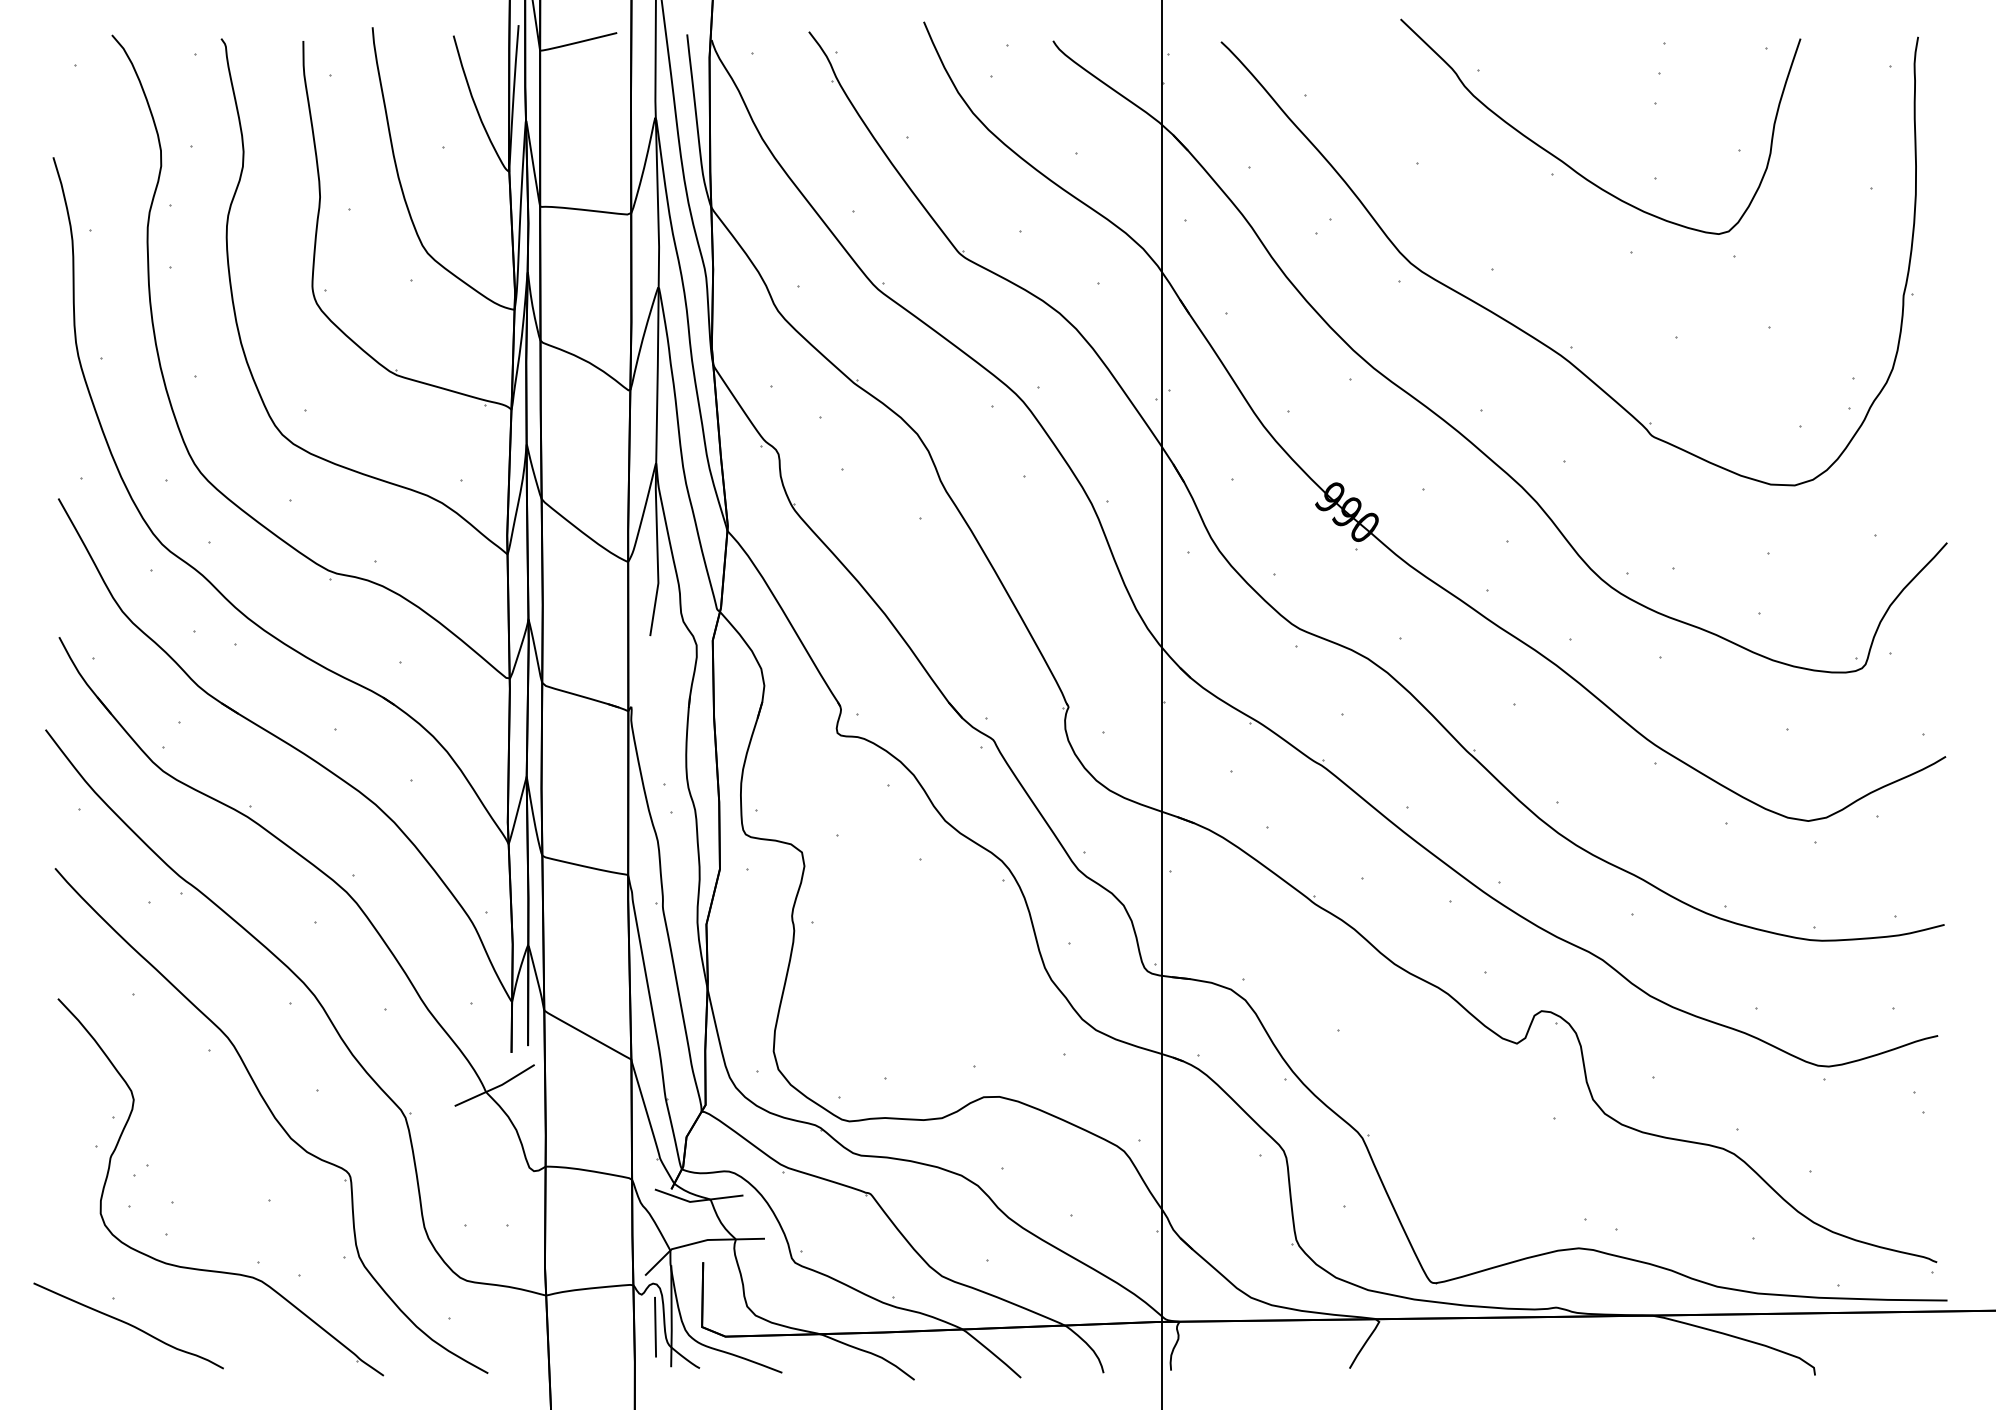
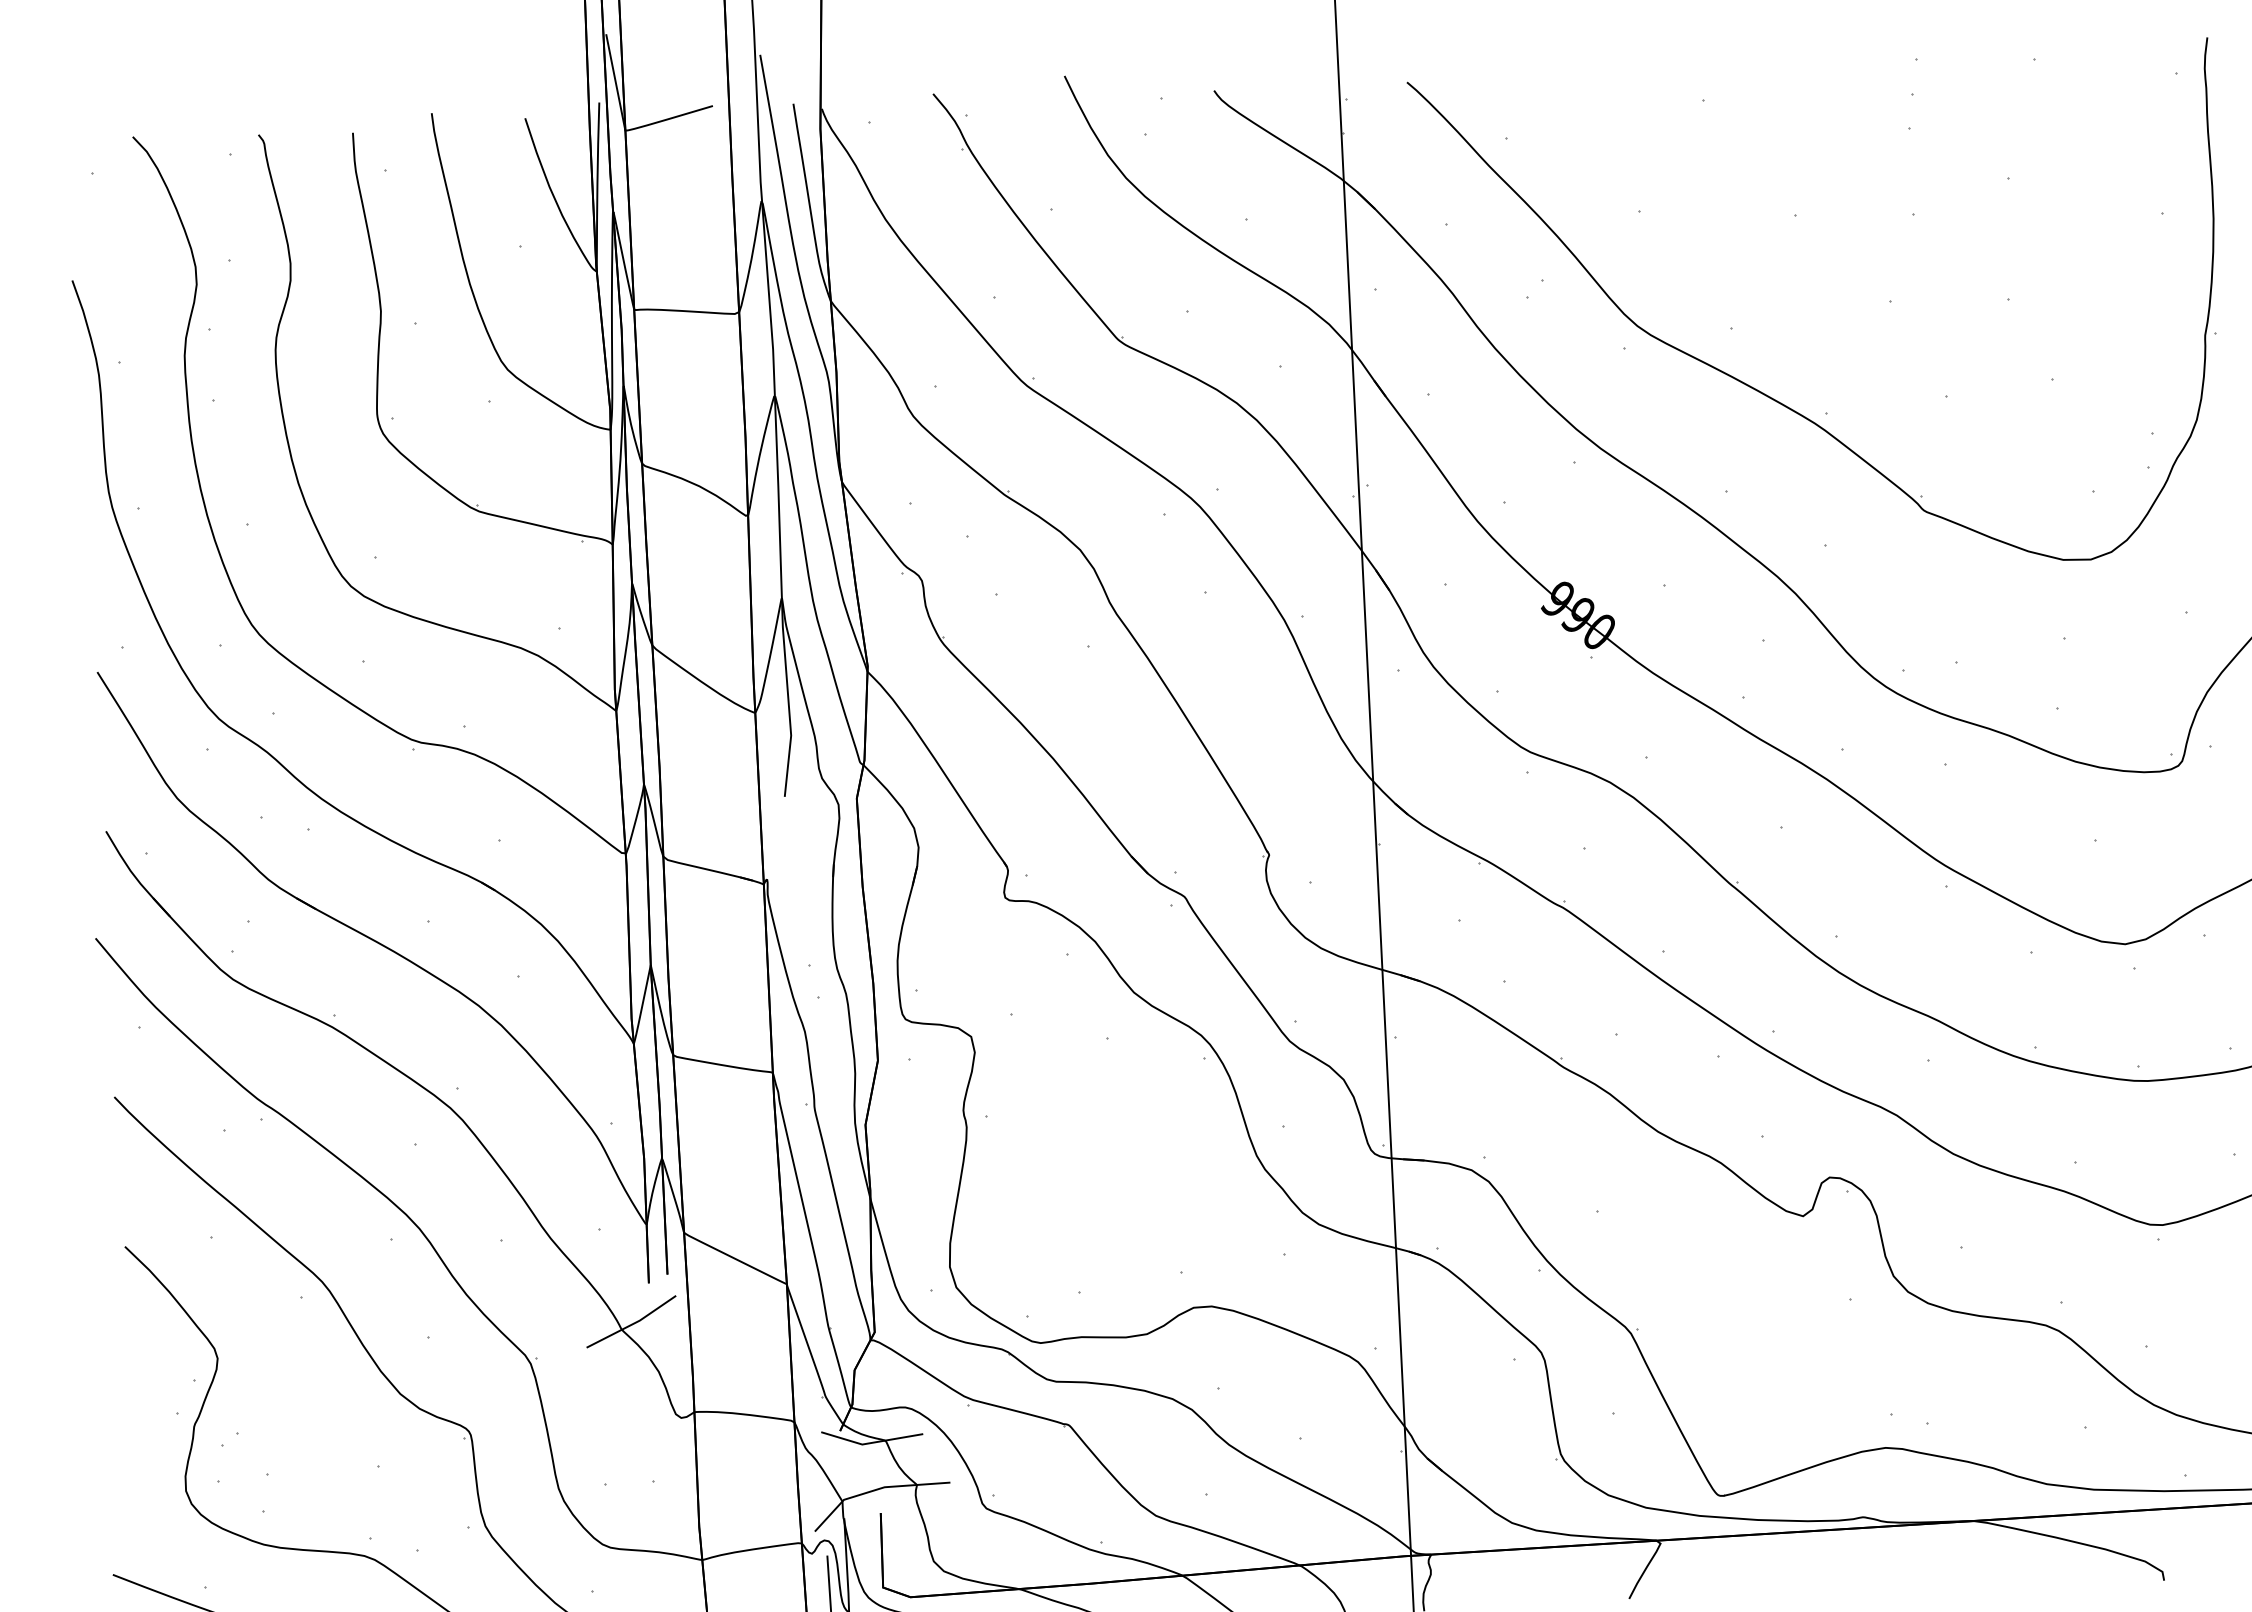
curve: (1569, 165) -> (1814, 204), removed

